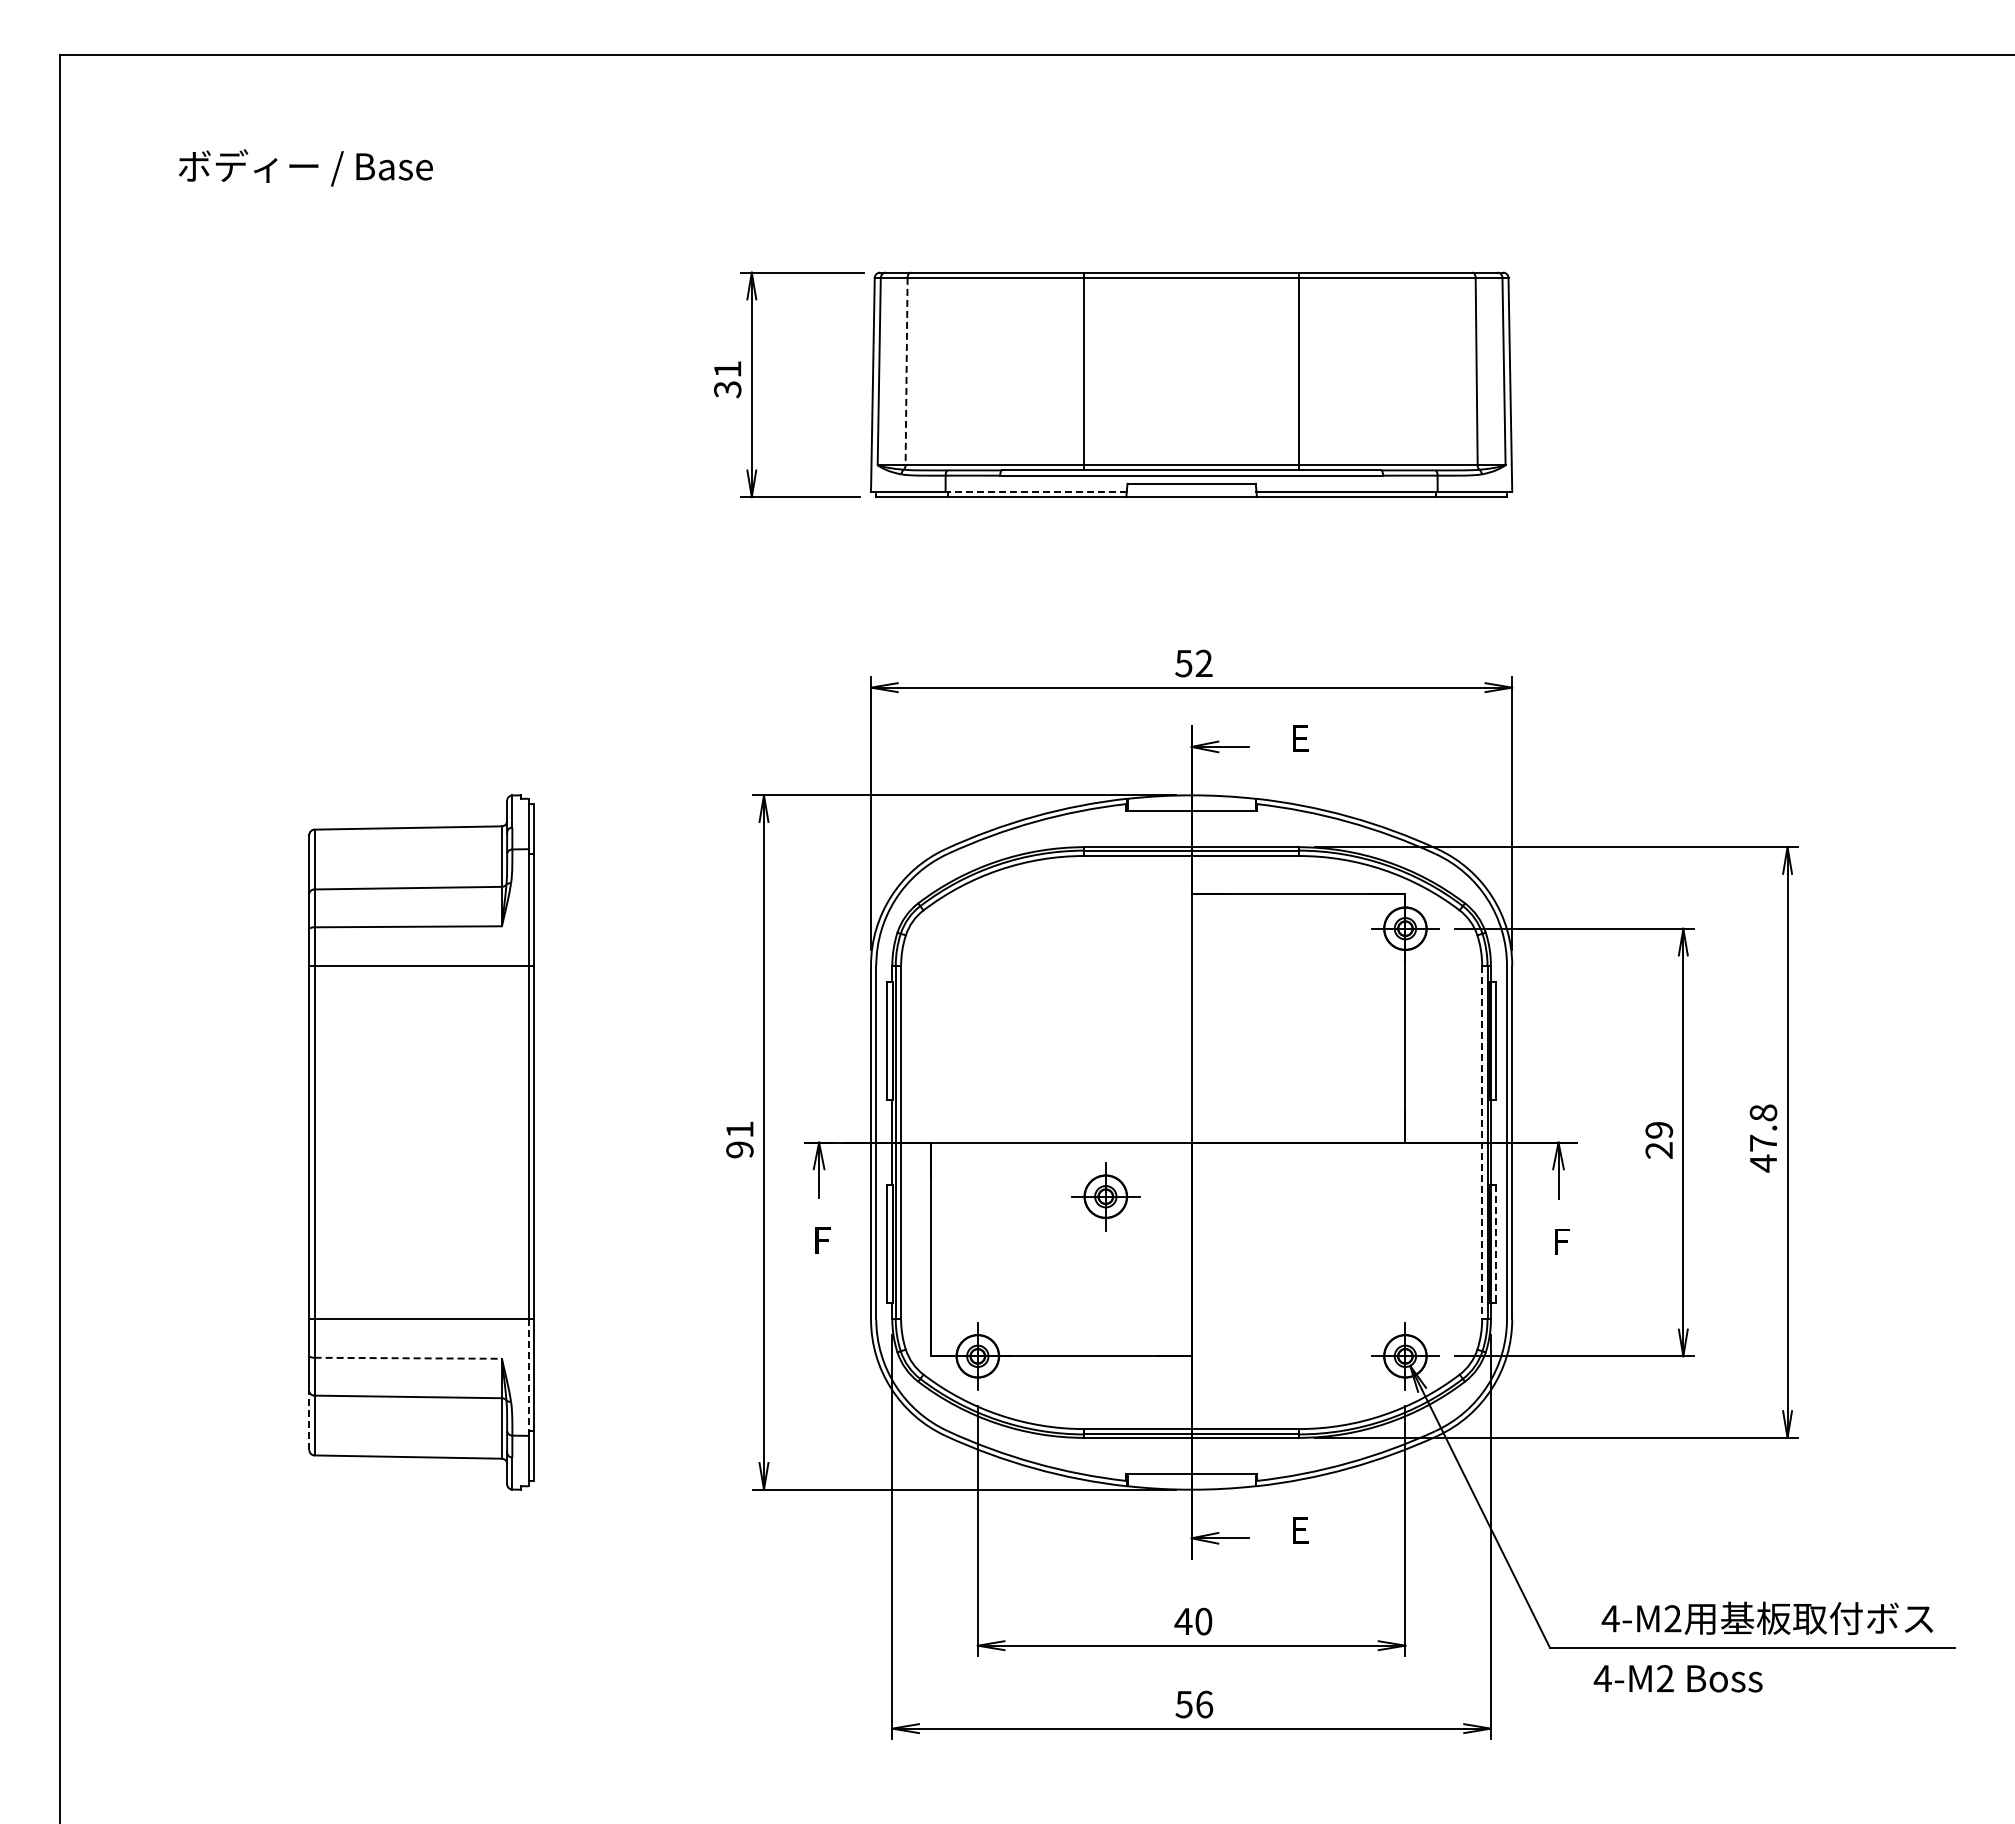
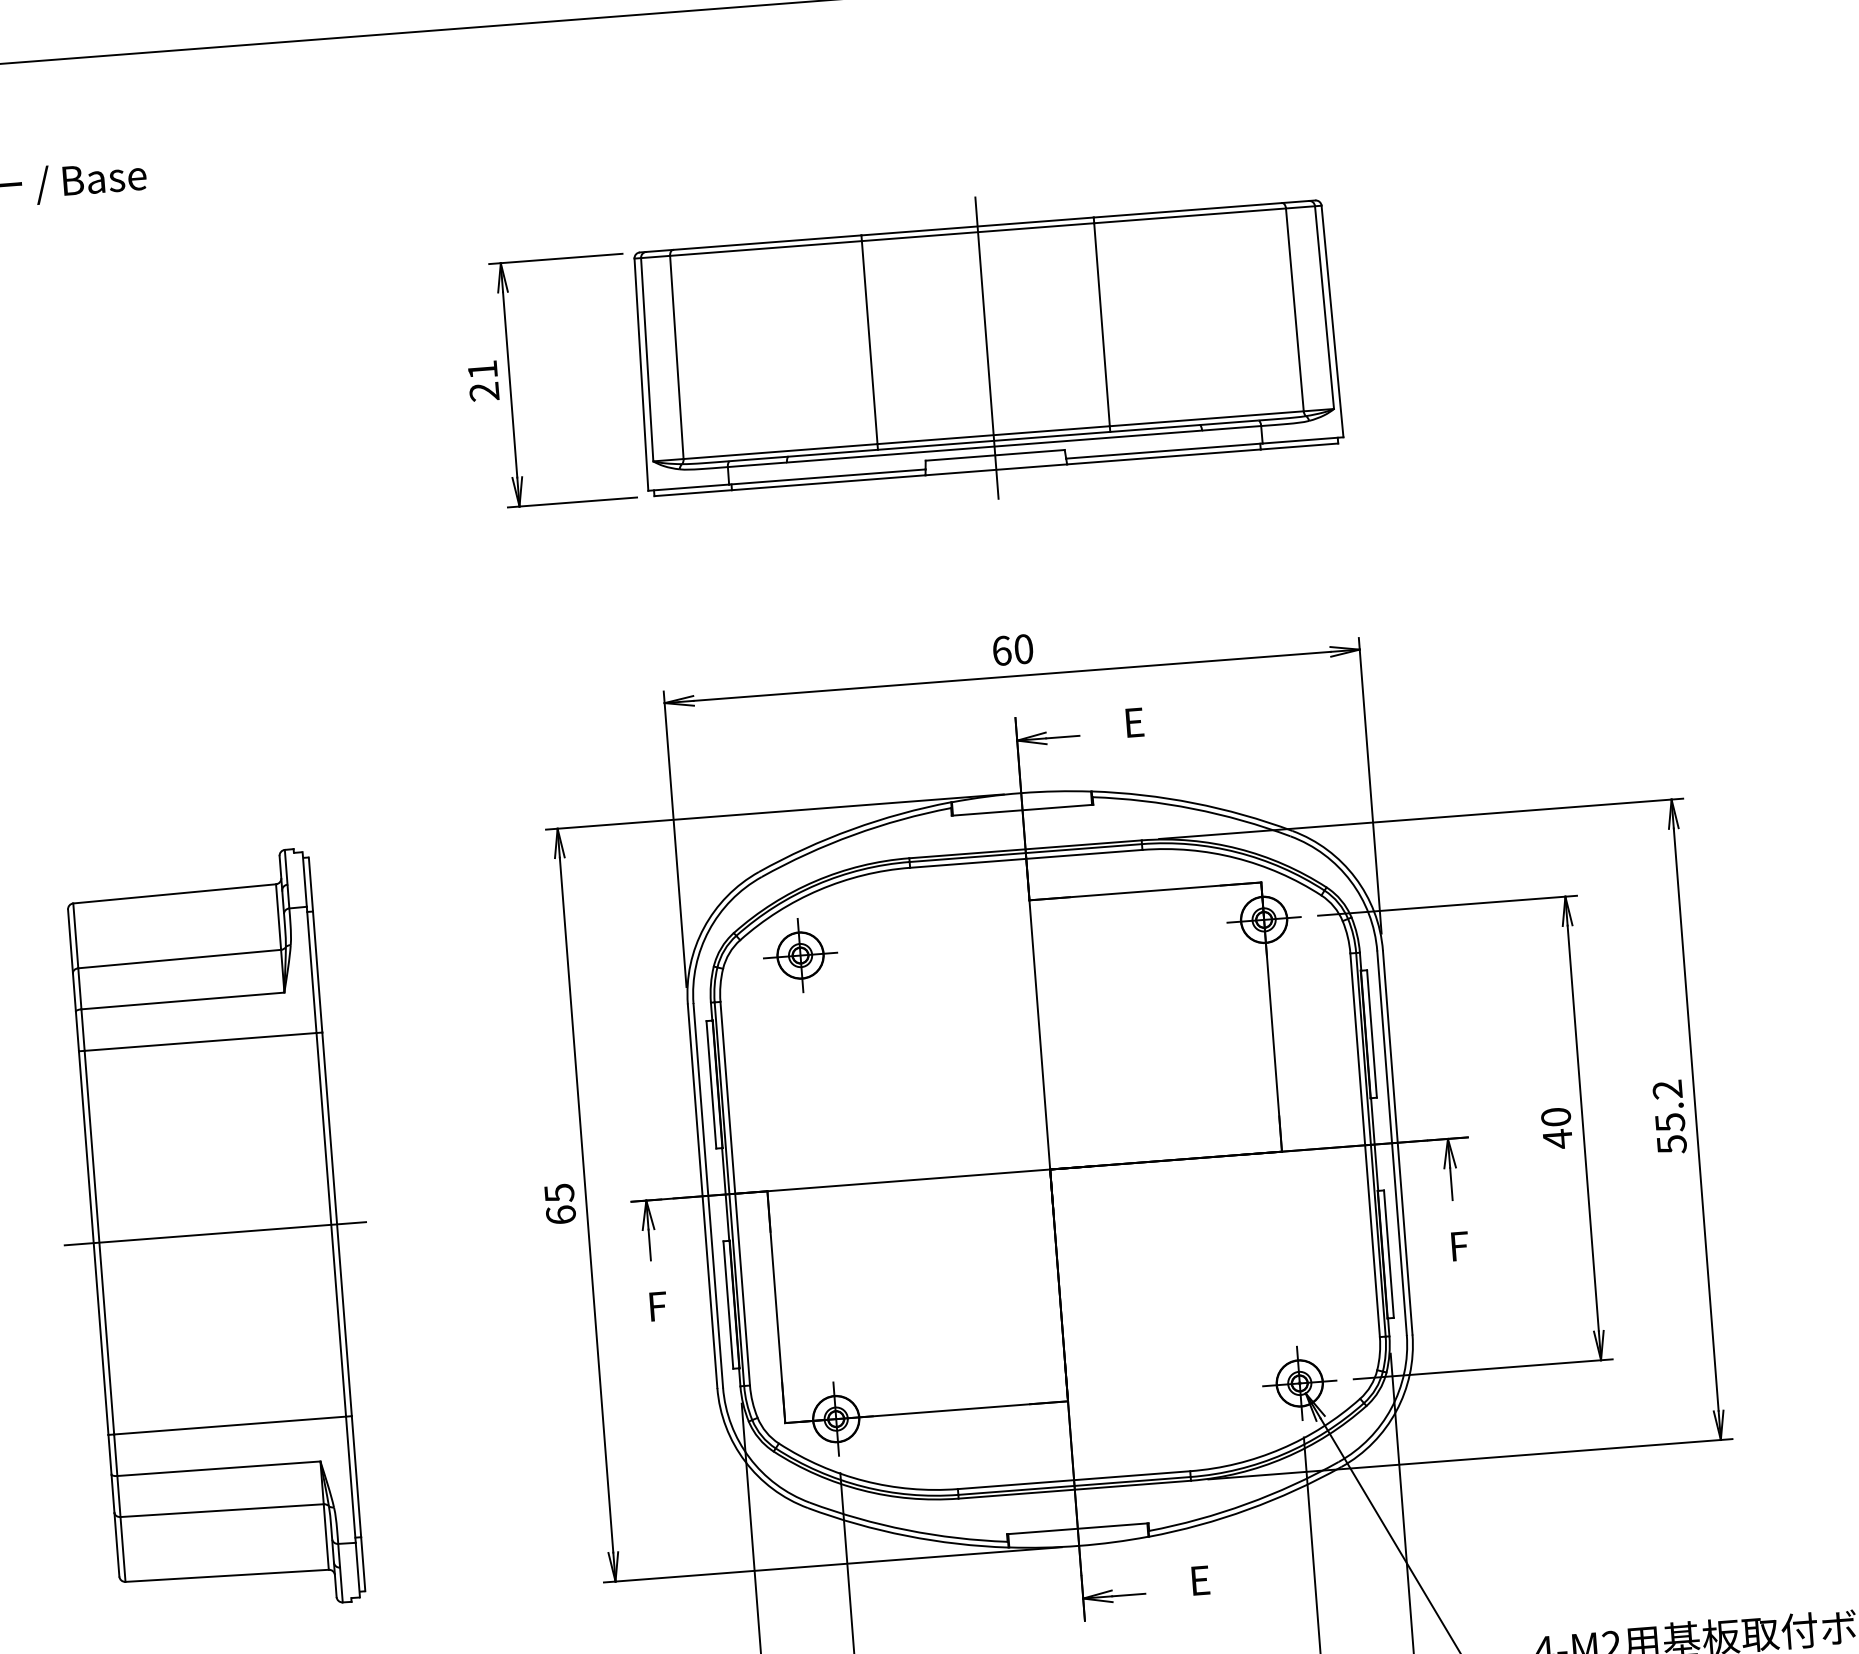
line: (906, 371) -> (676, 357), dashed -> solid
line: (1191, 384) -> (986, 347), added
text: (727, 389) -> (484, 391), 31 -> 21
line: (1036, 491) -> (827, 476), dashed -> solid
text: (1193, 663) -> (1012, 650), 52 -> 60
text: (1763, 1138) -> (1669, 1117), 47.8 -> 55.2
text: (739, 1139) -> (559, 1203), 91 -> 65
text: (1659, 1140) -> (1557, 1128), 29 -> 40
line: (421, 1142) -> (215, 1233), added
line: (1482, 1142) -> (1365, 1145), dashed -> solid
part: (1105, 1196) -> (800, 955), moved
line: (1496, 1244) -> (1389, 1254), dashed -> solid
line: (408, 1358) -> (219, 1468), dashed -> solid
line: (528, 1378) -> (350, 1480), dashed -> solid
line: (309, 1420) -> (117, 1544), dashed -> solid

